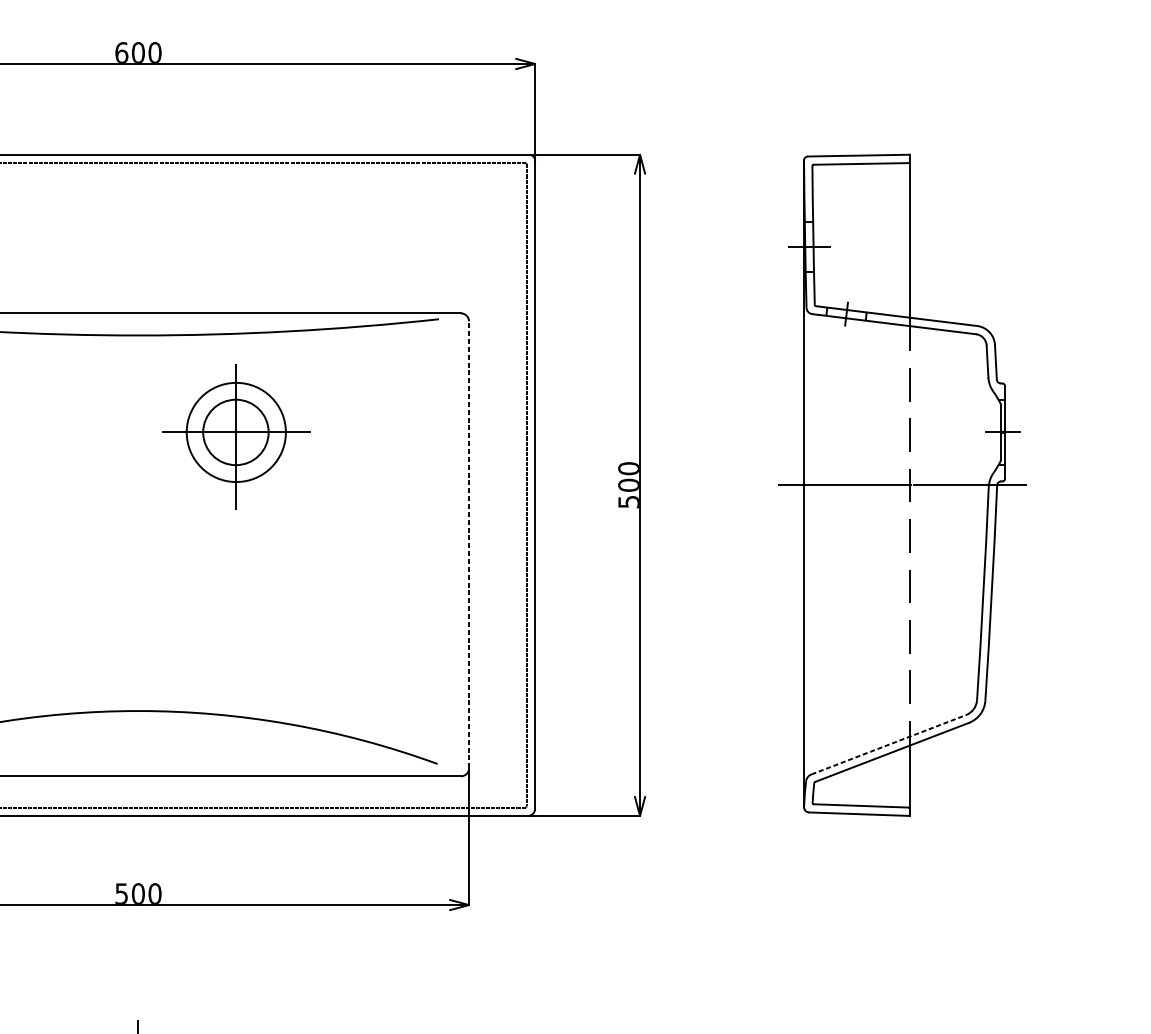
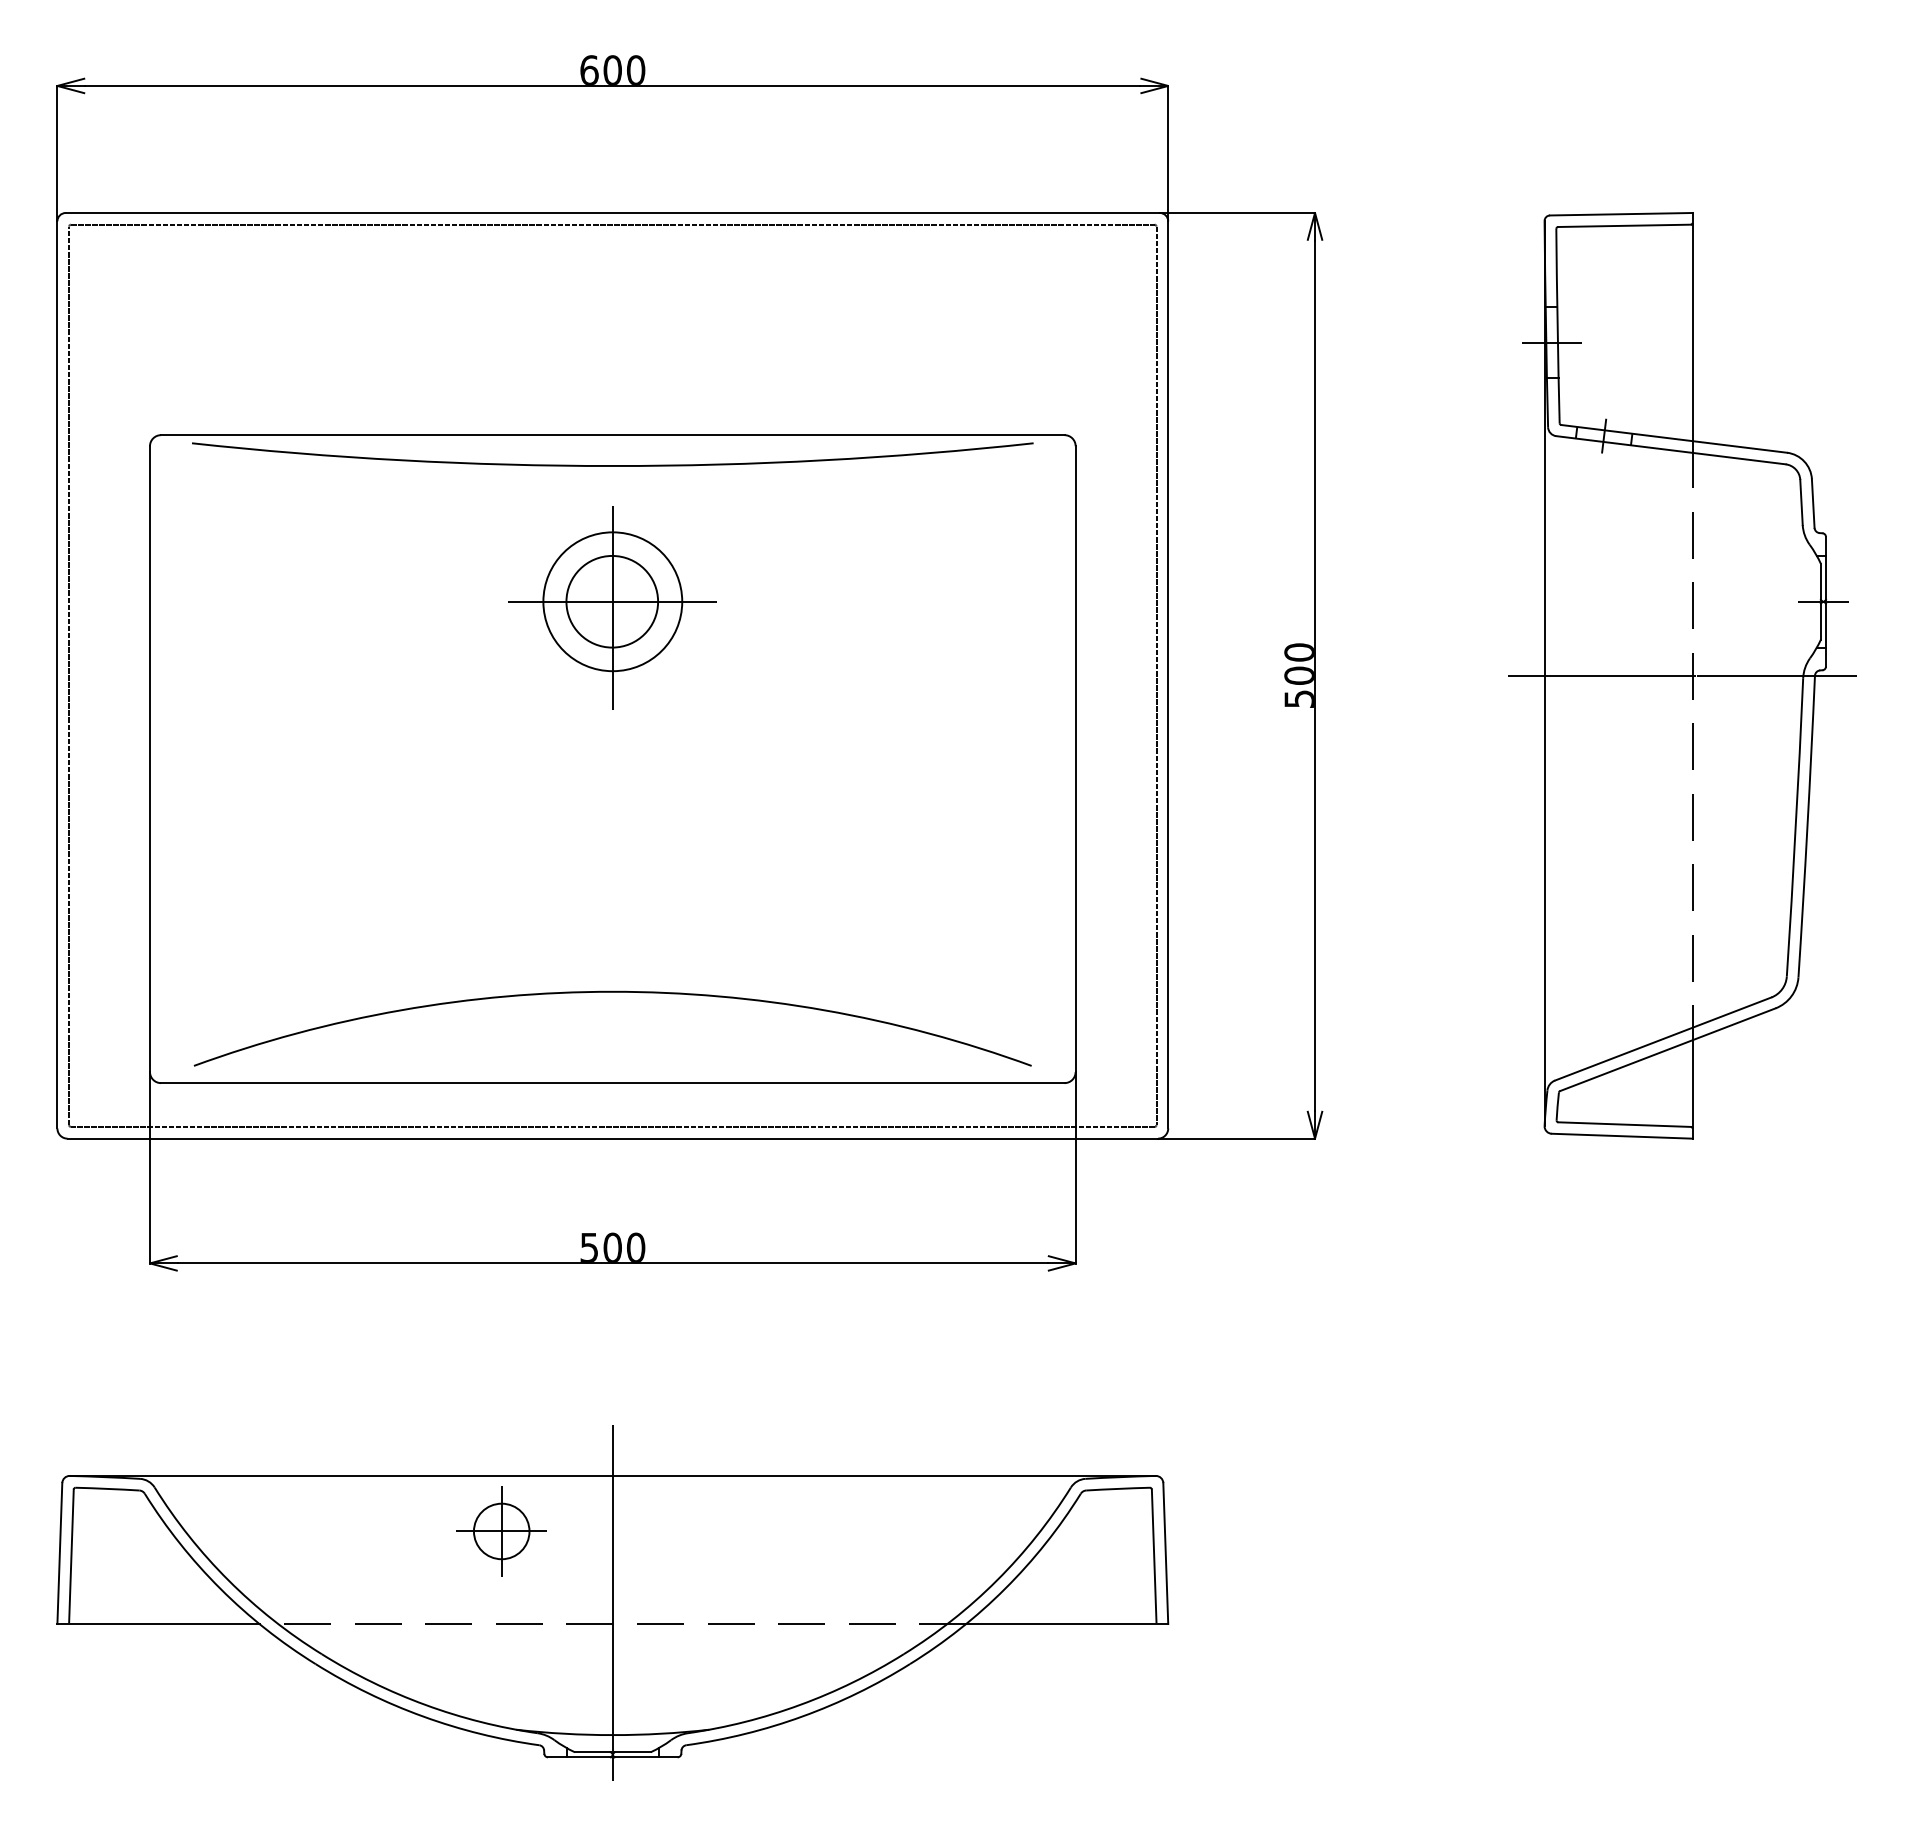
part: (236, 436) -> (612, 607), moved
line: (468, 545) -> (1075, 759), dashed -> solid
line: (888, 745) -> (1663, 1039), dashed -> solid

